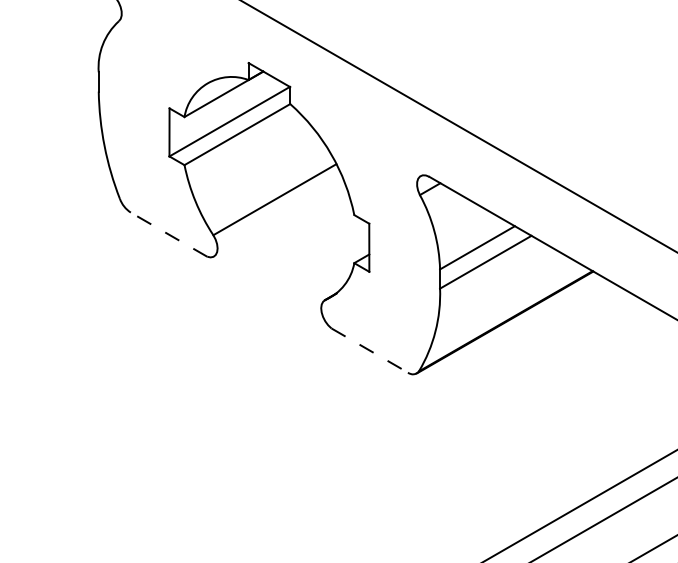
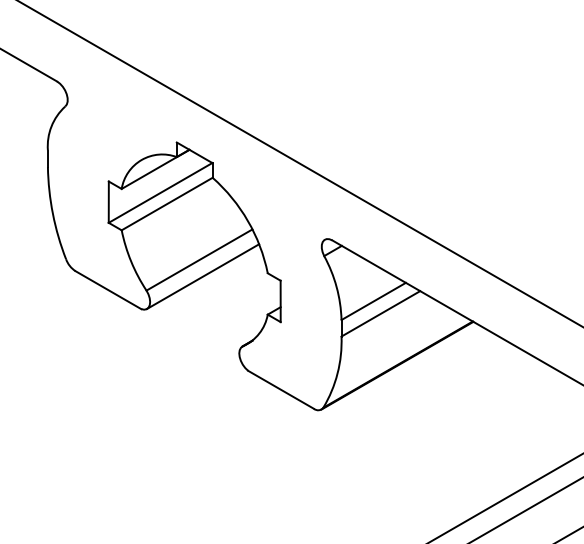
line: (279, 218) -> (203, 276), added
line: (169, 235) -> (108, 290), dashed -> solid
line: (370, 350) -> (281, 389), dashed -> solid

